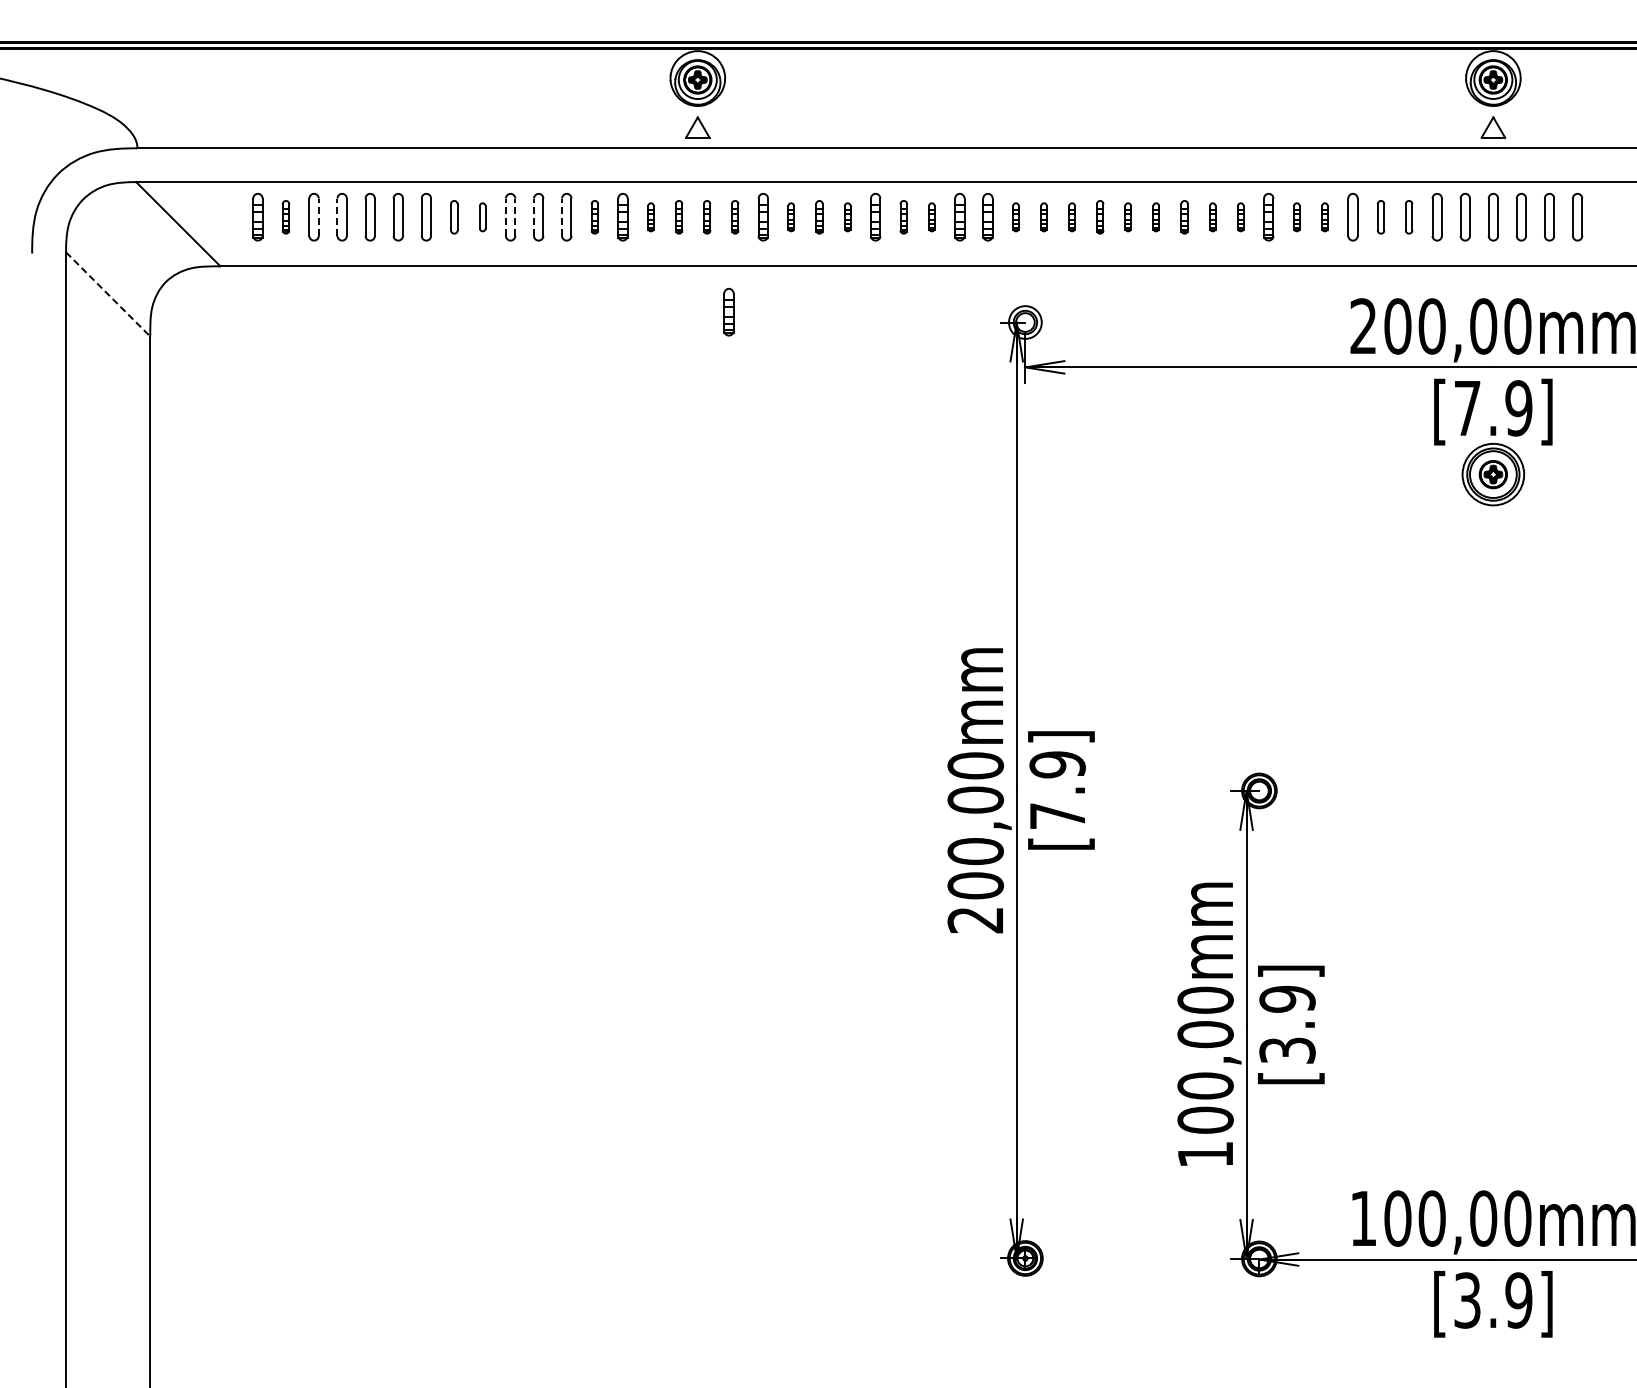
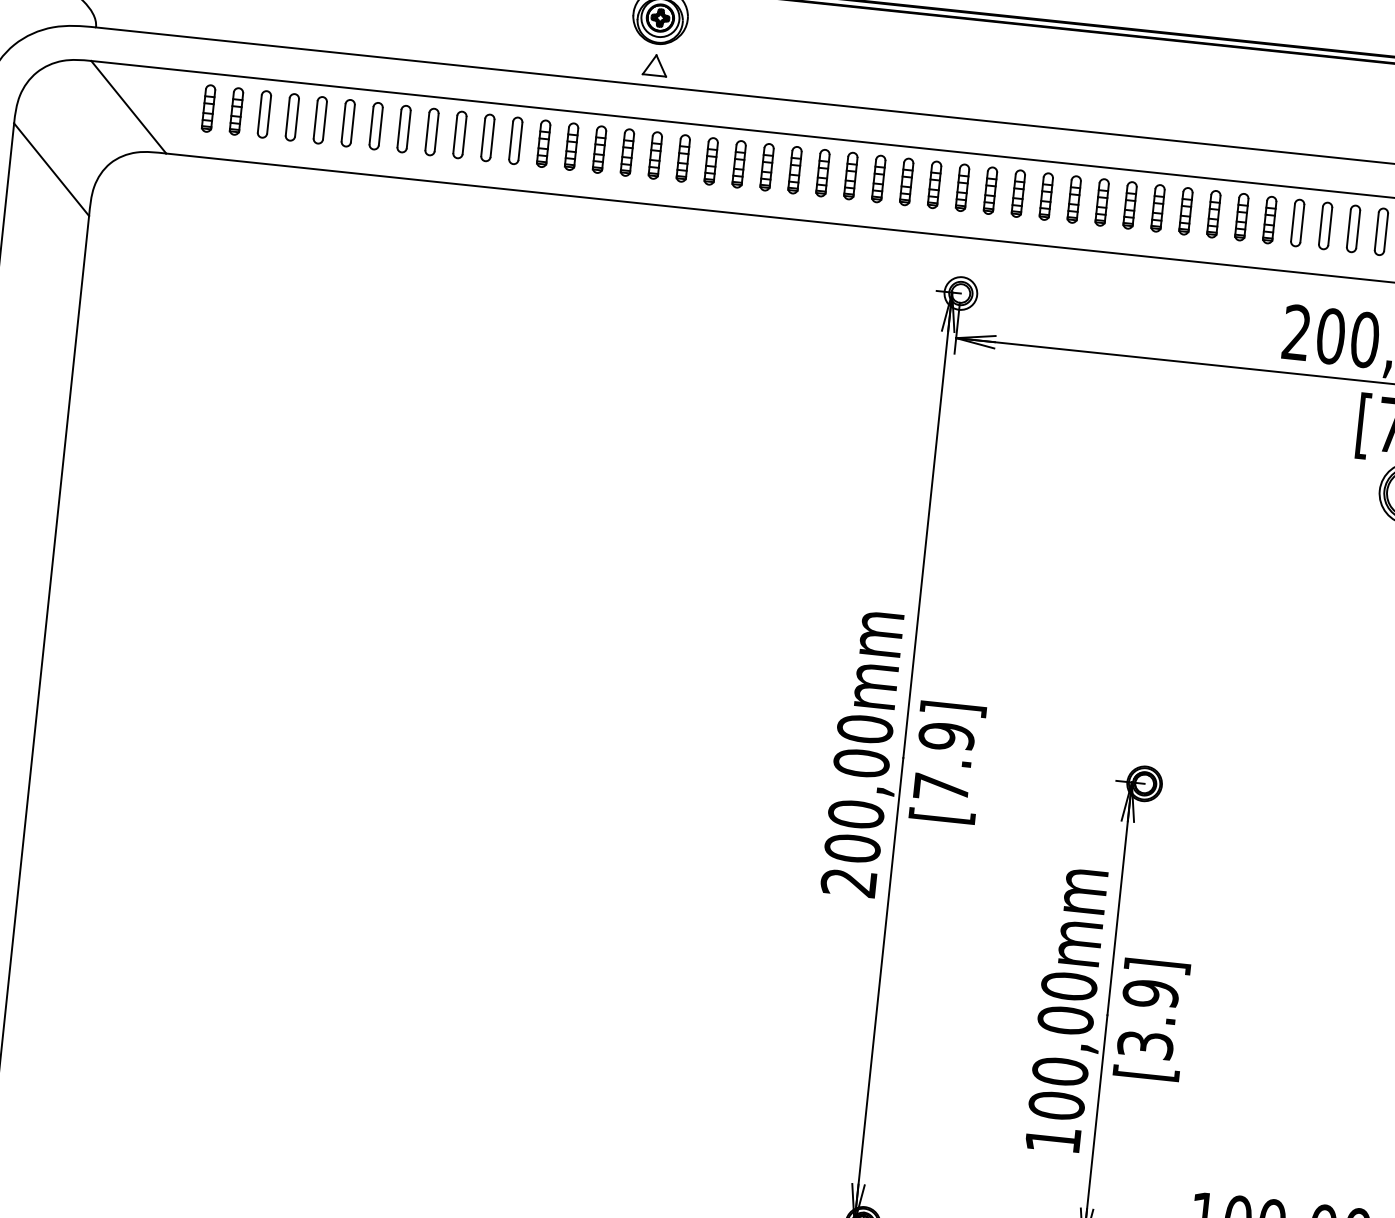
part: (285, 217) -> (236, 111), size x1.43
line: (318, 217) -> (268, 115), dashed -> solid
line: (337, 217) -> (287, 117), dashed -> solid
part: (453, 217) -> (403, 129), size x1.43
part: (482, 217) -> (431, 132), size x1.67
line: (505, 217) -> (454, 134), dashed -> solid
line: (515, 217) -> (464, 135), dashed -> solid
line: (534, 217) -> (483, 137), dashed -> solid
line: (562, 217) -> (511, 140), dashed -> solid
part: (594, 217) -> (543, 144), size x1.43
part: (650, 217) -> (599, 149), size x1.67
part: (678, 217) -> (626, 152), size x1.43
part: (706, 217) -> (654, 155), size x1.43
part: (734, 217) -> (682, 158), size x1.43
part: (790, 217) -> (738, 164), size x1.67
part: (819, 217) -> (767, 167), size x1.43
part: (847, 217) -> (794, 170), size x1.67
part: (903, 217) -> (850, 176), size x1.43
part: (931, 217) -> (878, 179), size x1.67
part: (1015, 217) -> (962, 188), size x1.67
part: (1043, 217) -> (989, 190), size x1.67
part: (1071, 217) -> (1017, 193), size x1.67
part: (1099, 217) -> (1045, 196), size x1.43
part: (1127, 217) -> (1073, 199), size x1.67
part: (1155, 217) -> (1101, 202), size x1.67
part: (1184, 217) -> (1130, 205), size x1.43
part: (1212, 217) -> (1157, 208), size x1.67
part: (1240, 217) -> (1185, 211), size x1.67
part: (1296, 217) -> (1241, 217), size x1.67
part: (1324, 217) -> (1269, 220), size x1.67
part: (1380, 217) -> (1325, 226), size x1.43
part: (1408, 217) -> (1352, 229), size x1.43
line: (108, 294) -> (51, 169), dashed -> solid
part: (728, 312) -> (666, 252), removed

